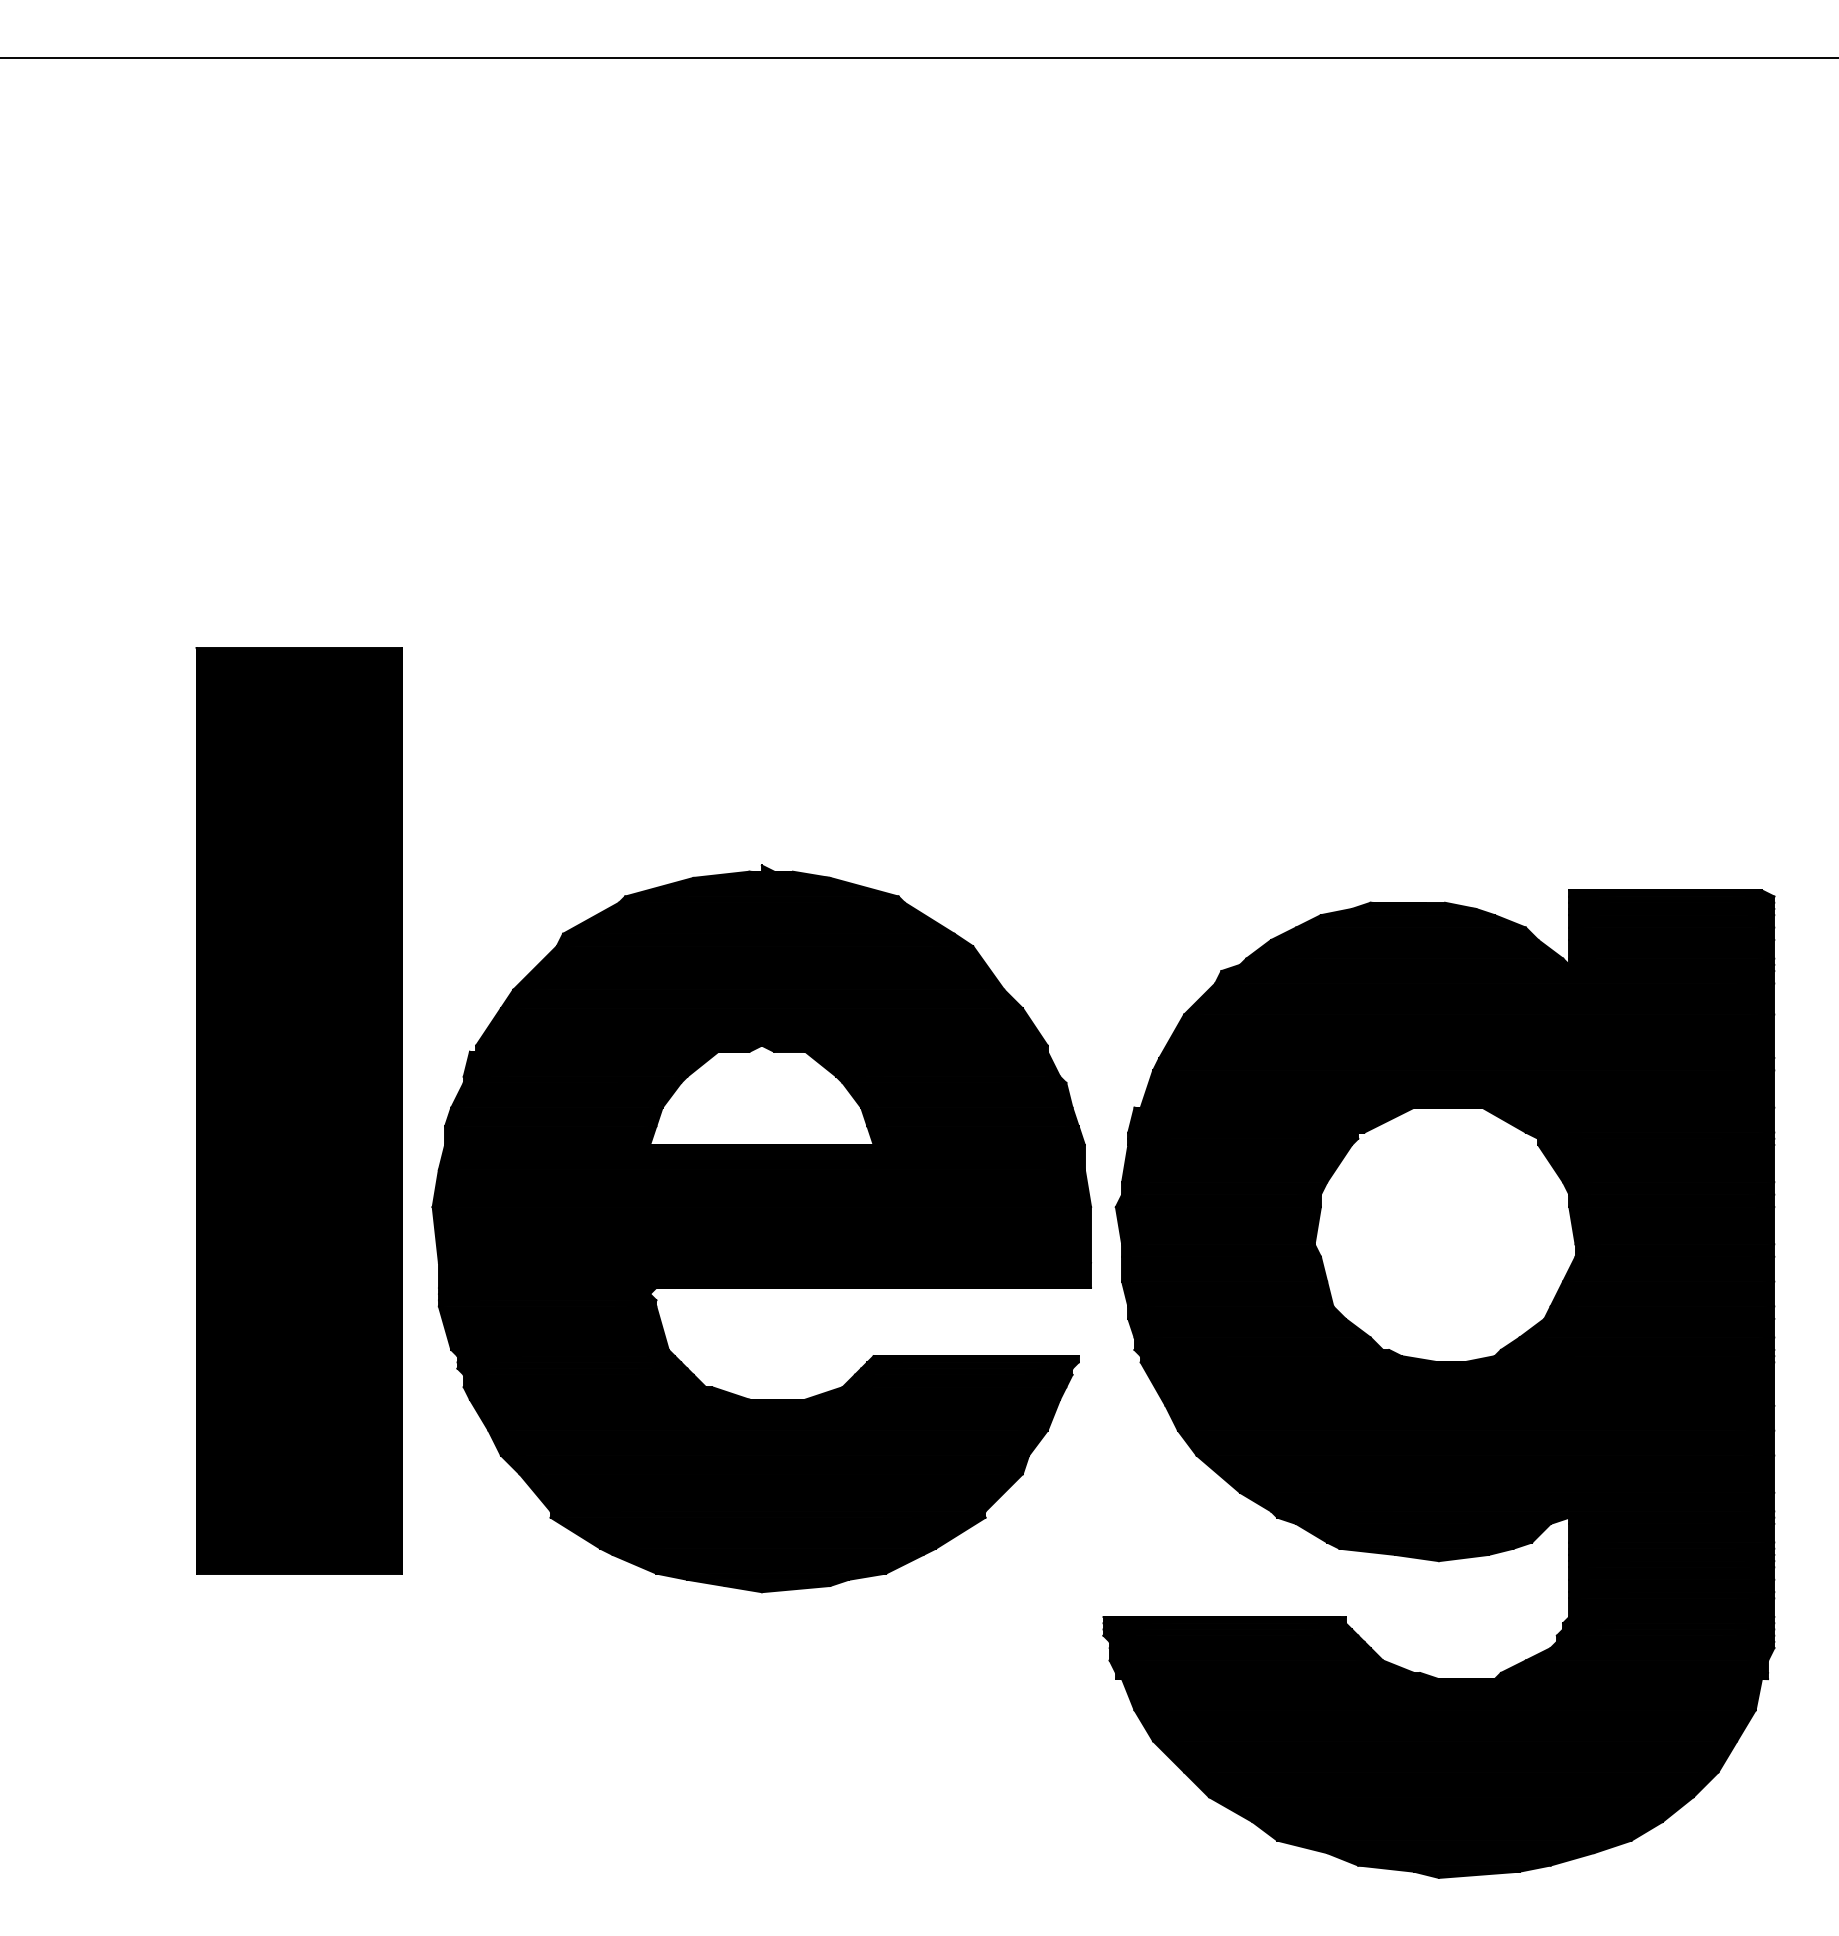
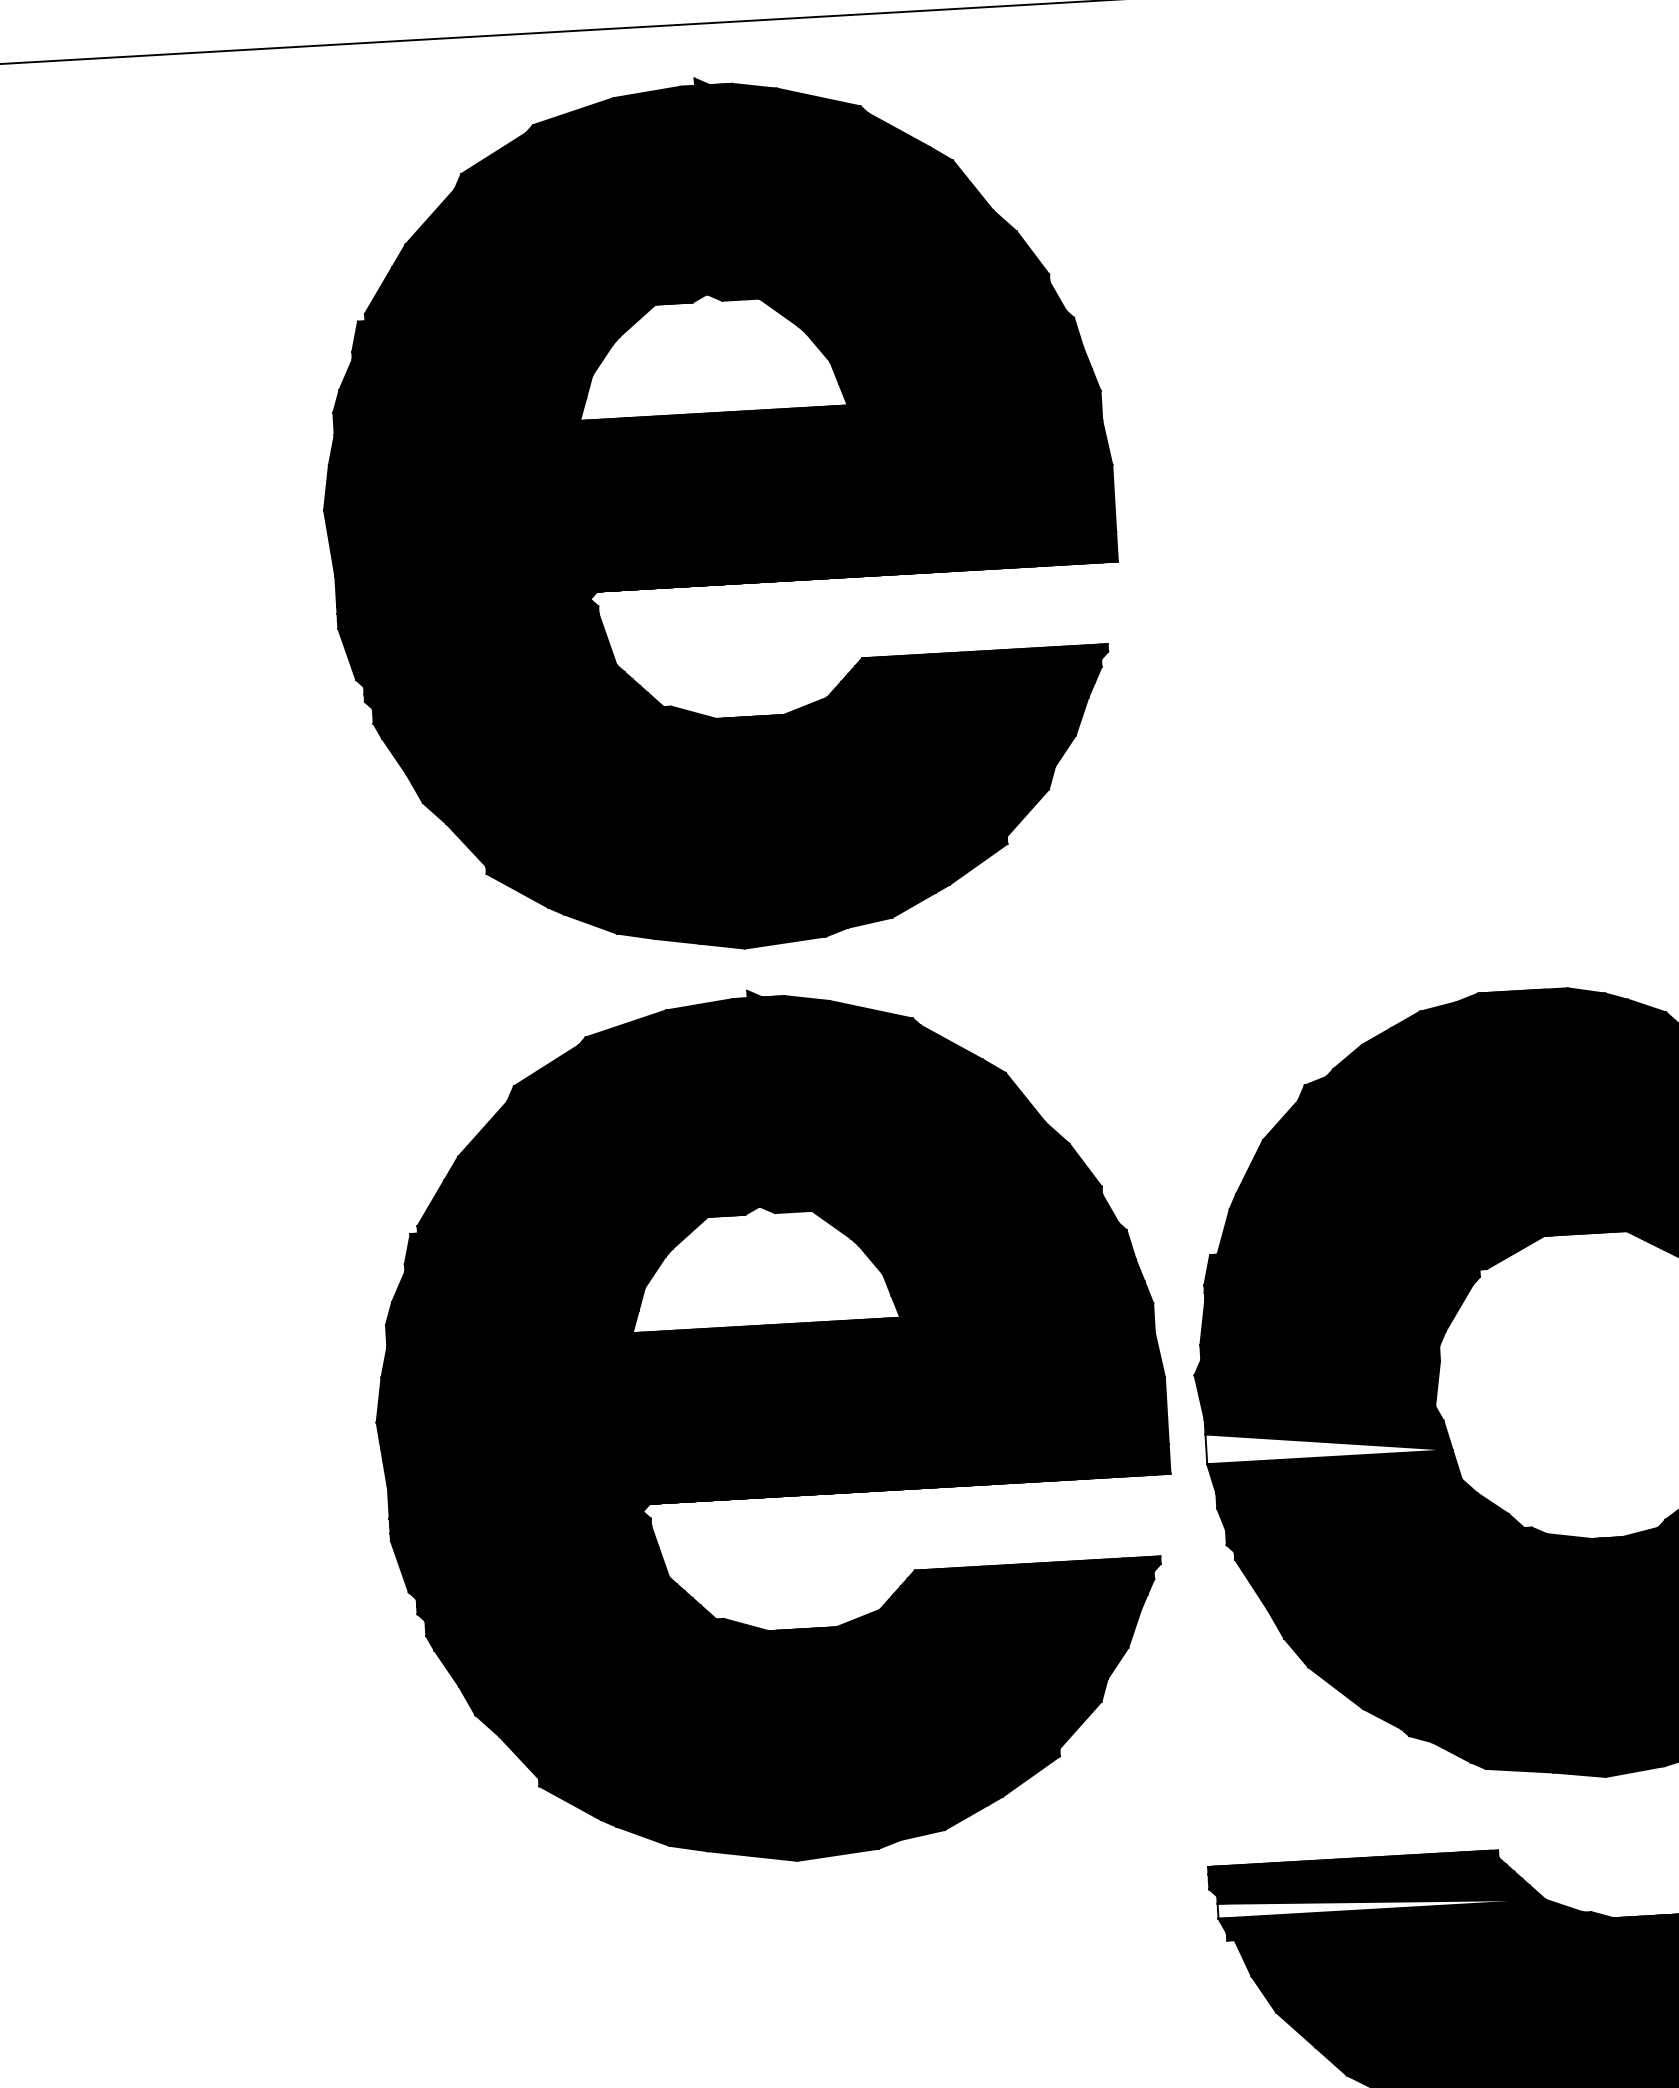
part: (761, 466) -> (719, 513), added
part: (298, 1110) -> (209, 1316), removed
fill: (1224, 1268) -> (1328, 1441), removed
fill: (1246, 1654) -> (1381, 1901), removed

